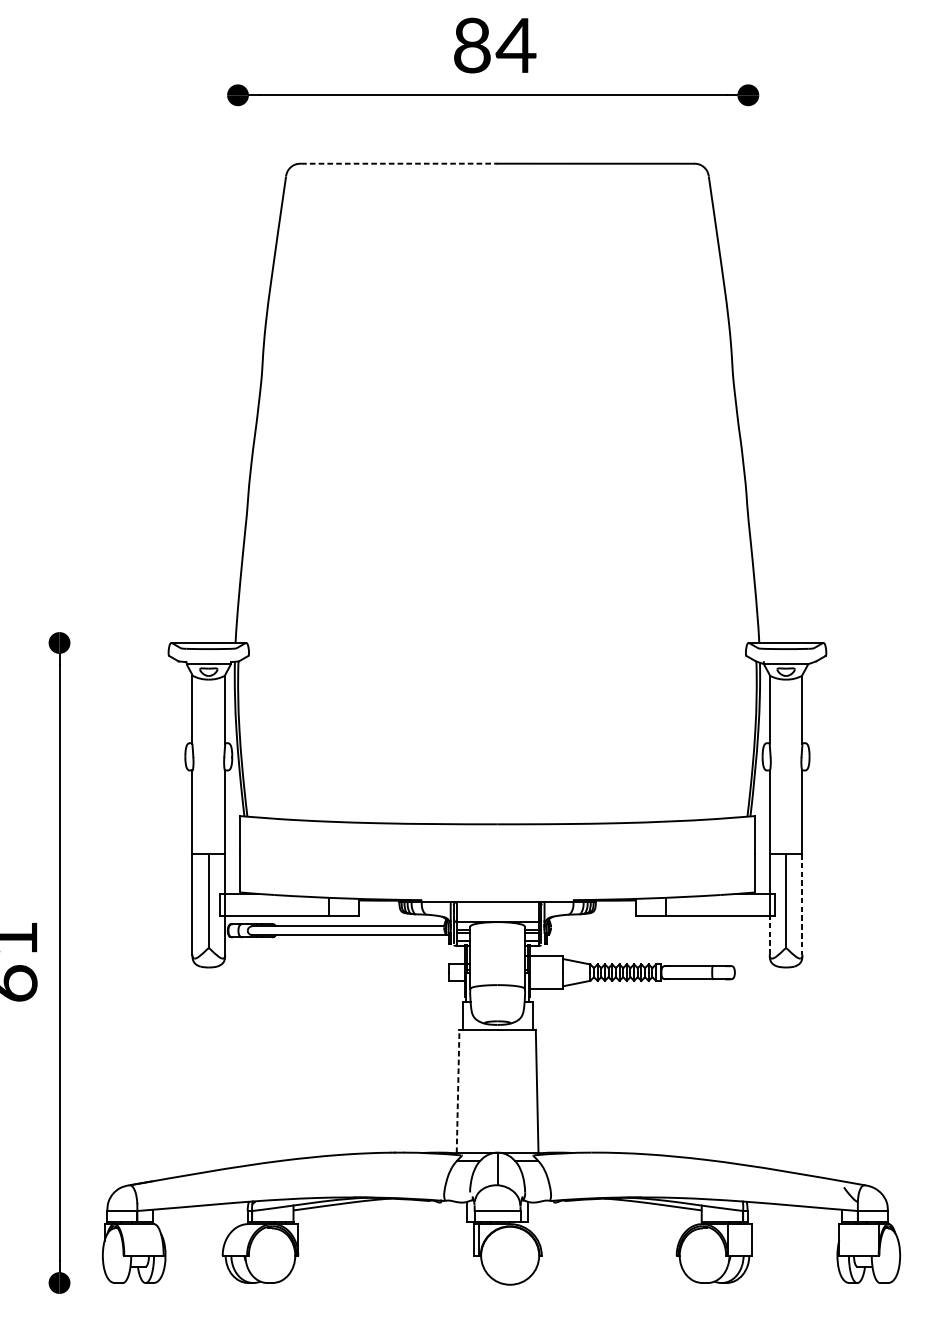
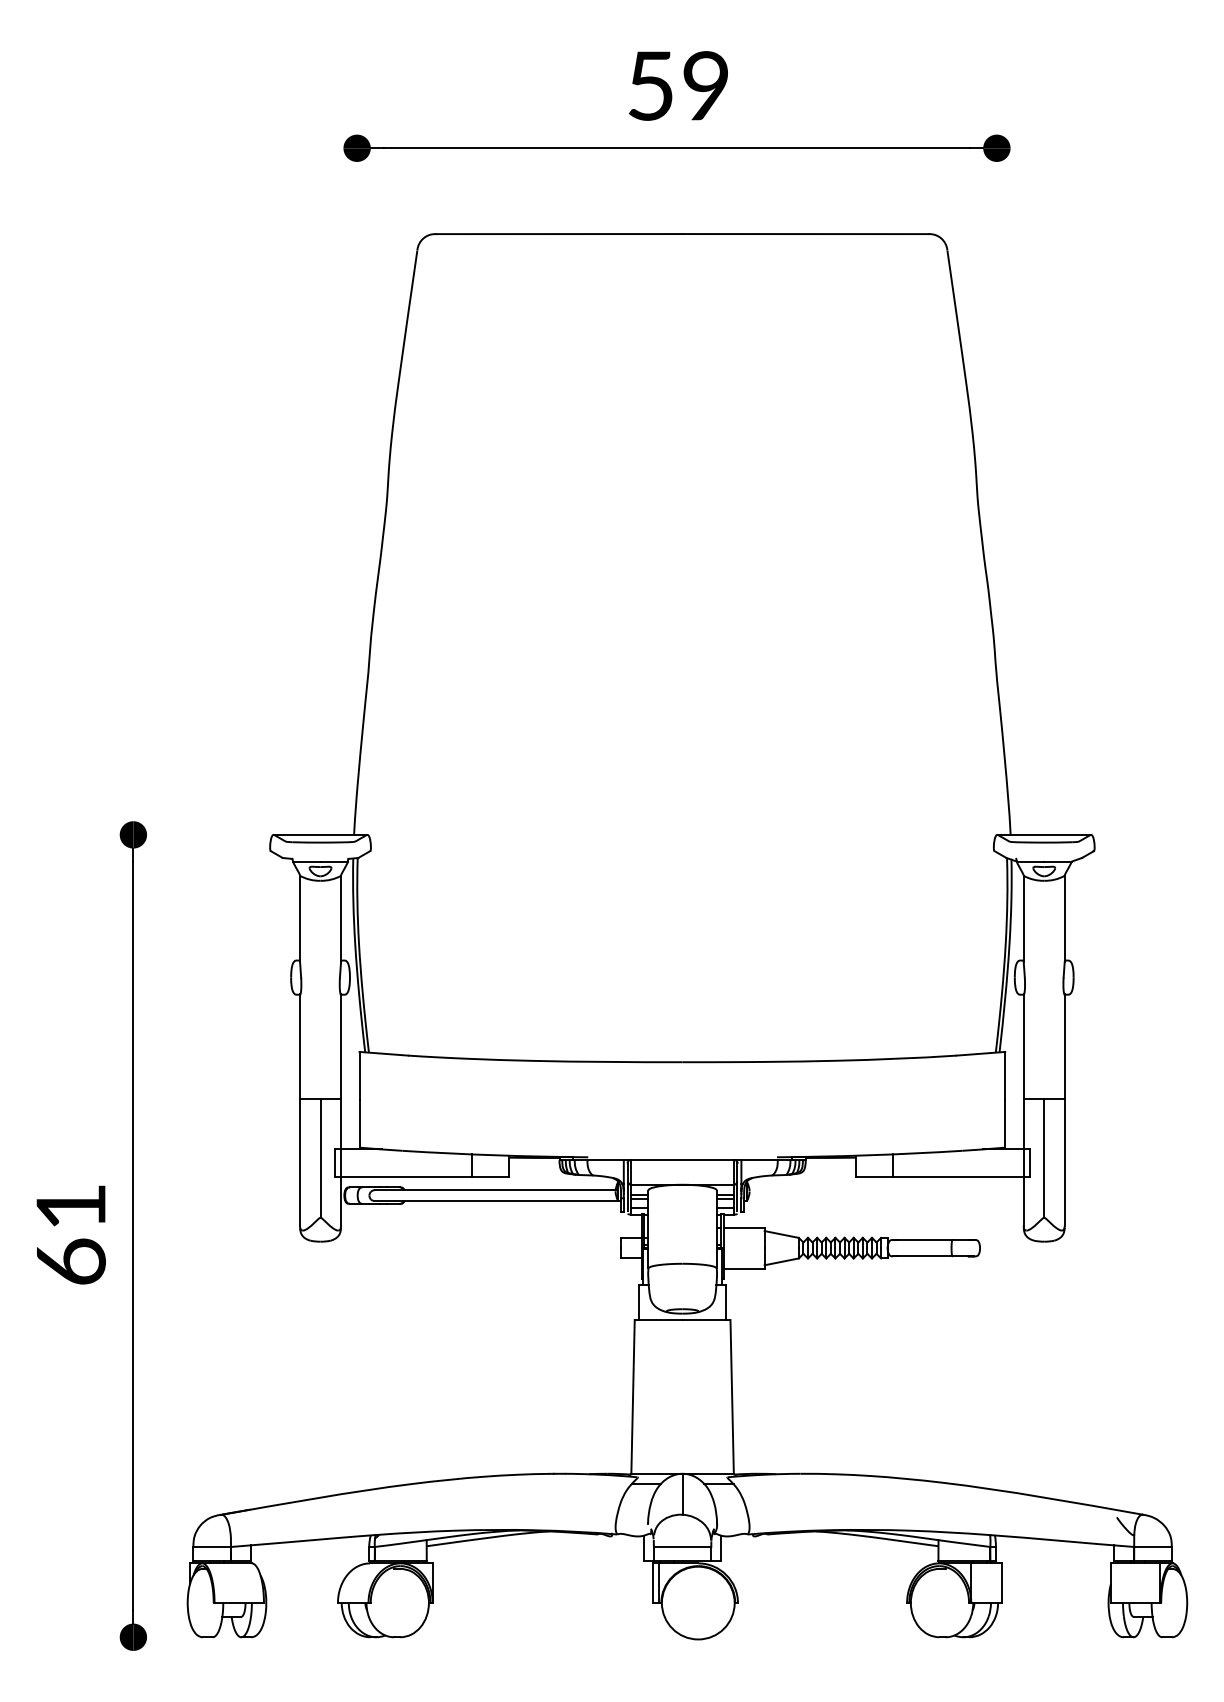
text: (495, 45) -> (679, 85), 84 -> 59
line: (399, 164) -> (559, 234), dashed -> solid
line: (802, 905) -> (1064, 1163), dashed -> solid
line: (769, 934) -> (1023, 1200), dashed -> solid
line: (458, 1090) -> (633, 1396), dashed -> solid

